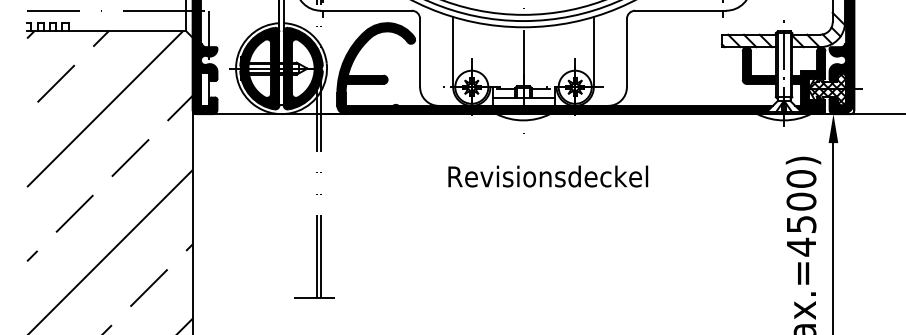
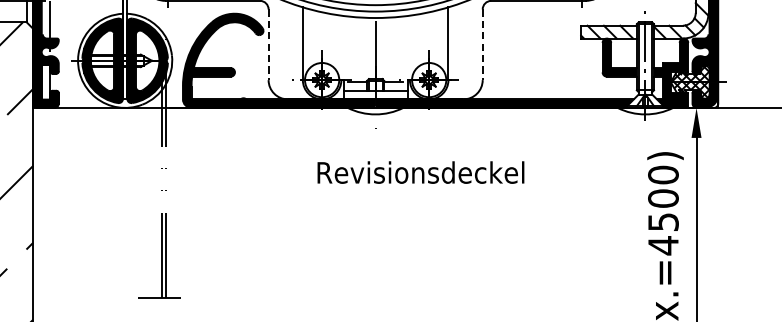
line: (420, 53) -> (269, 45), solid -> dashed
line: (626, 53) -> (482, 45), solid -> dashed
text: (548, 176) -> (421, 172), moved

